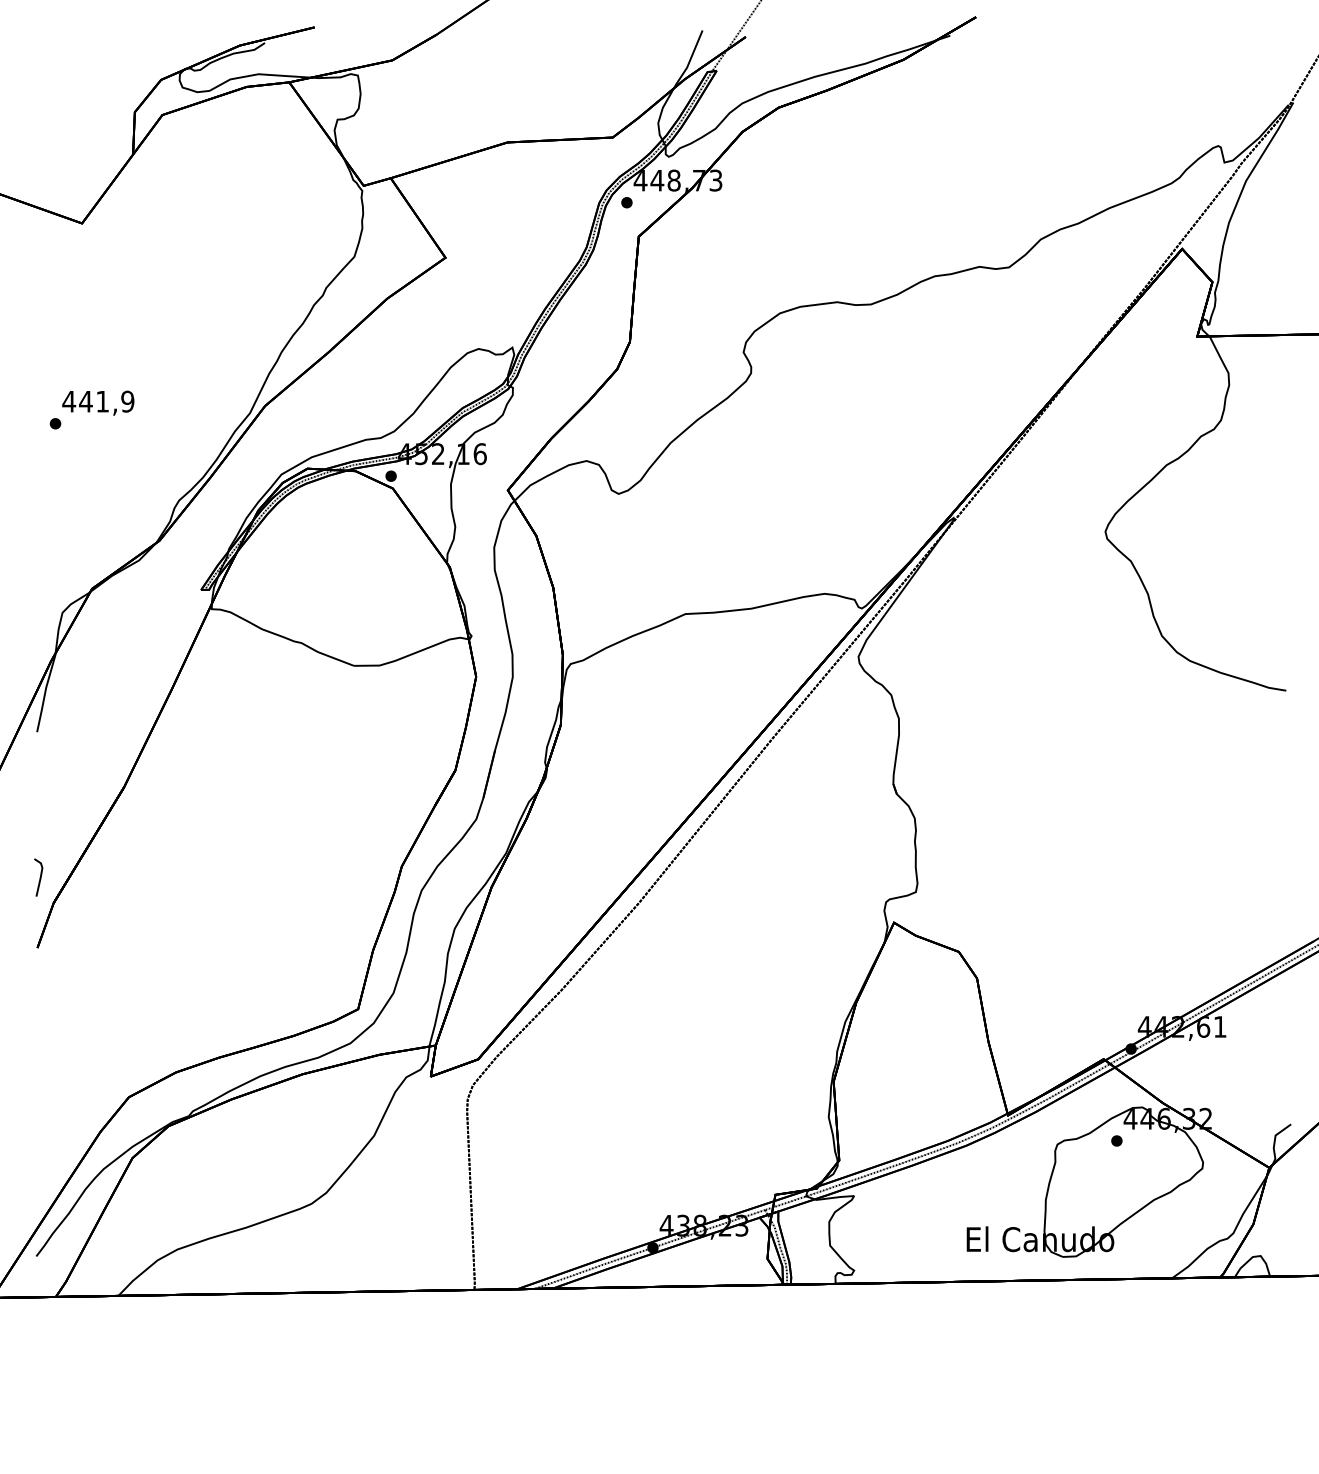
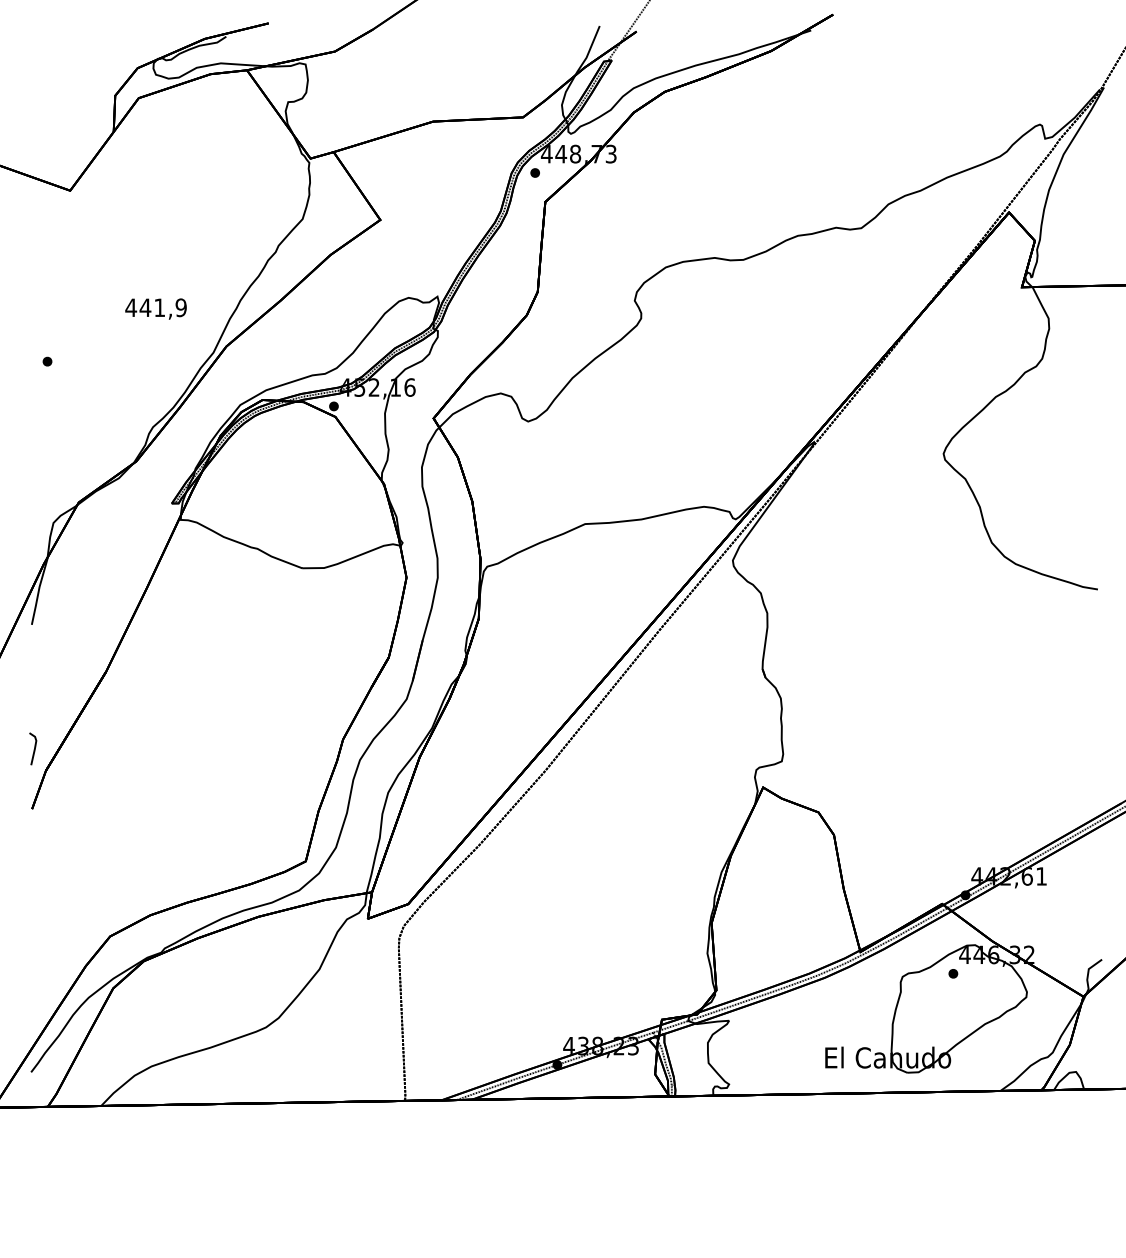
text: (97, 402) -> (155, 308), moved

